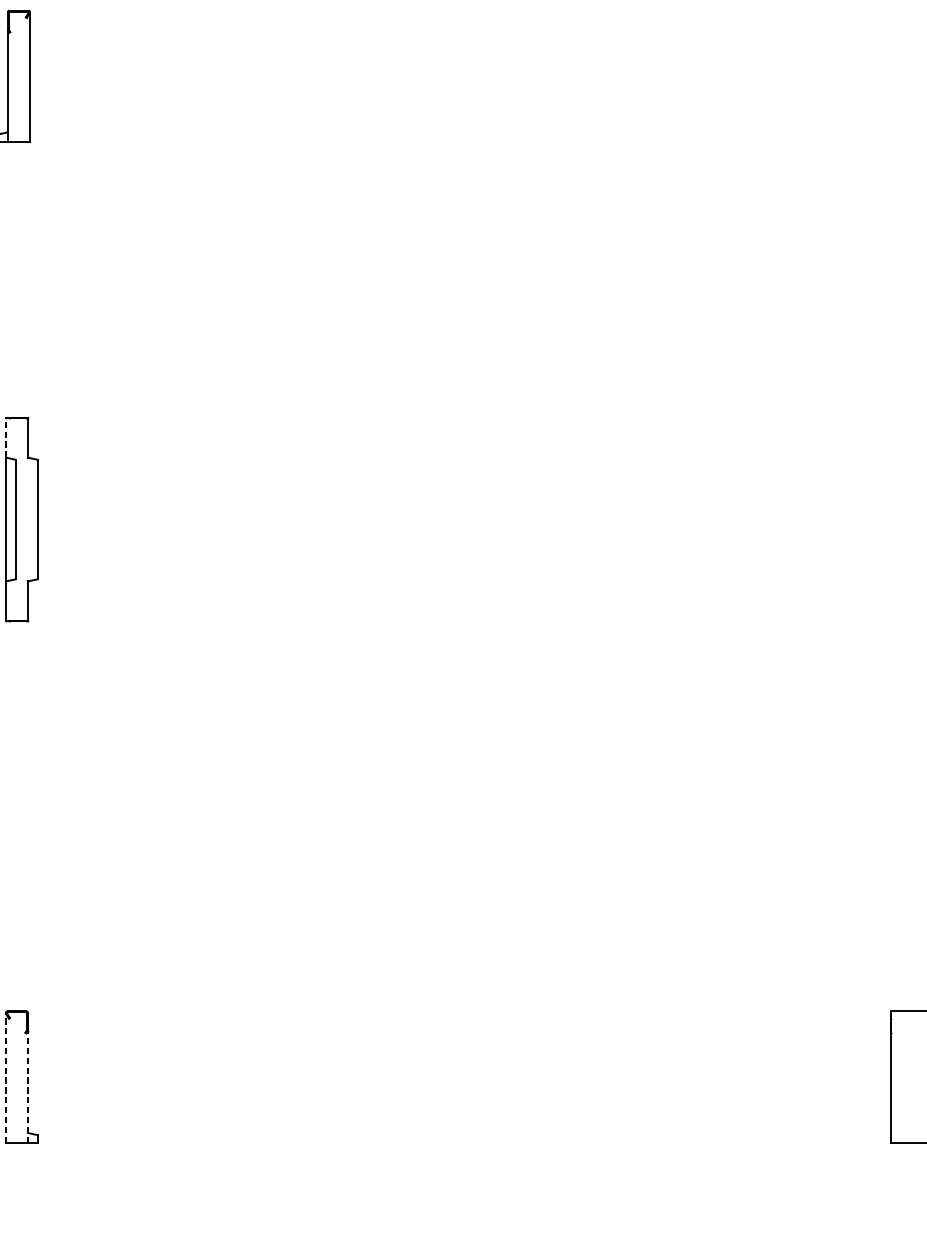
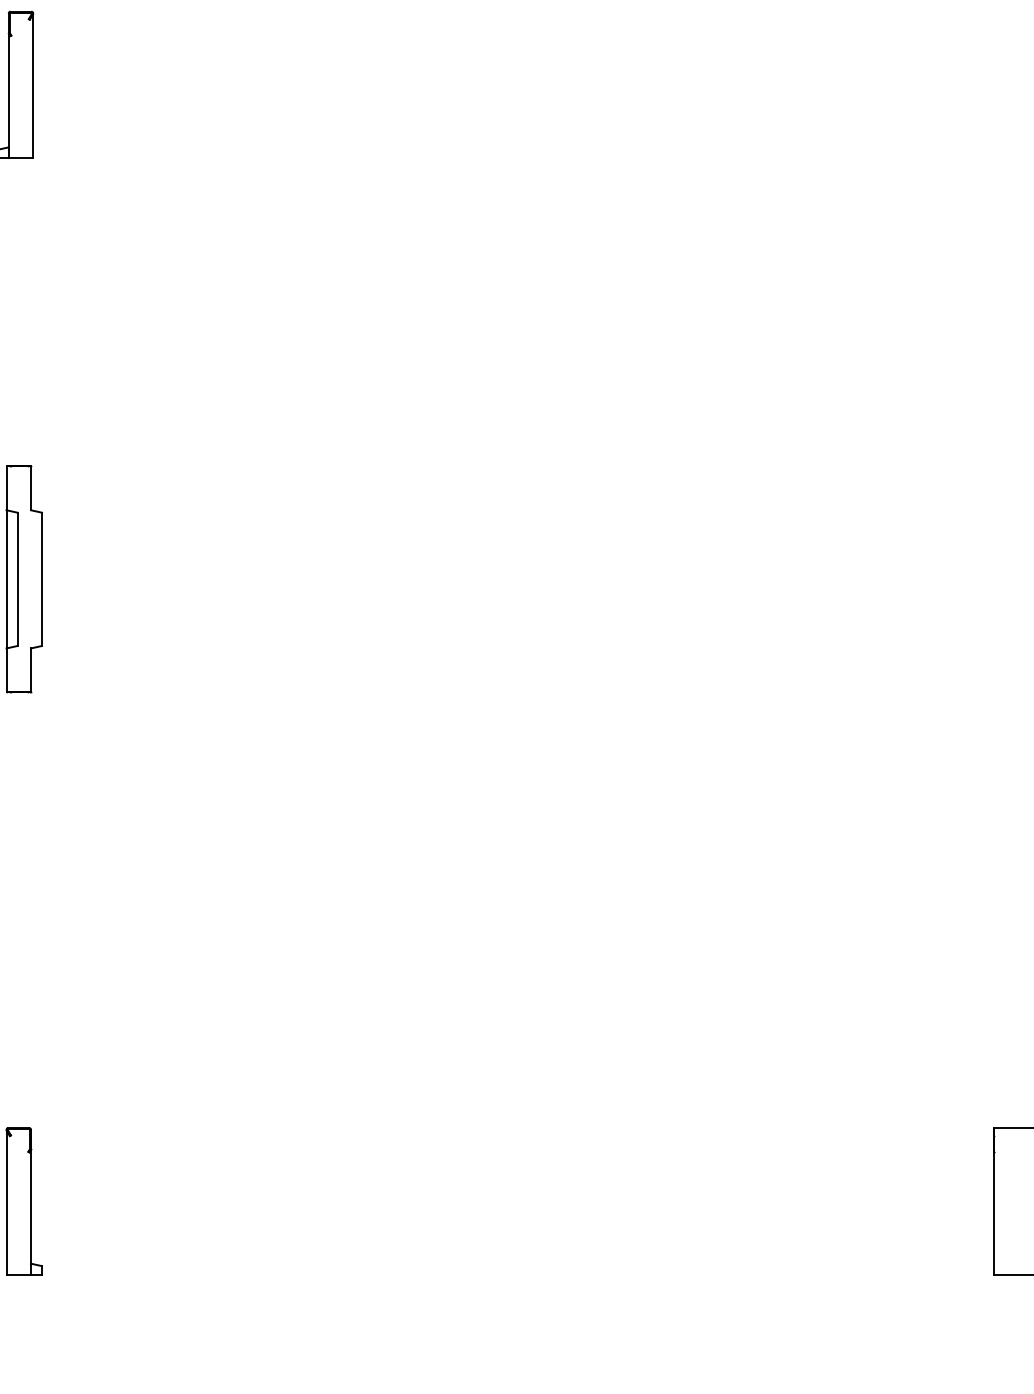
line: (5, 437) -> (6, 487), dashed -> solid
line: (5, 1077) -> (6, 1201), dashed -> solid
line: (28, 1087) -> (31, 1212), dashed -> solid

